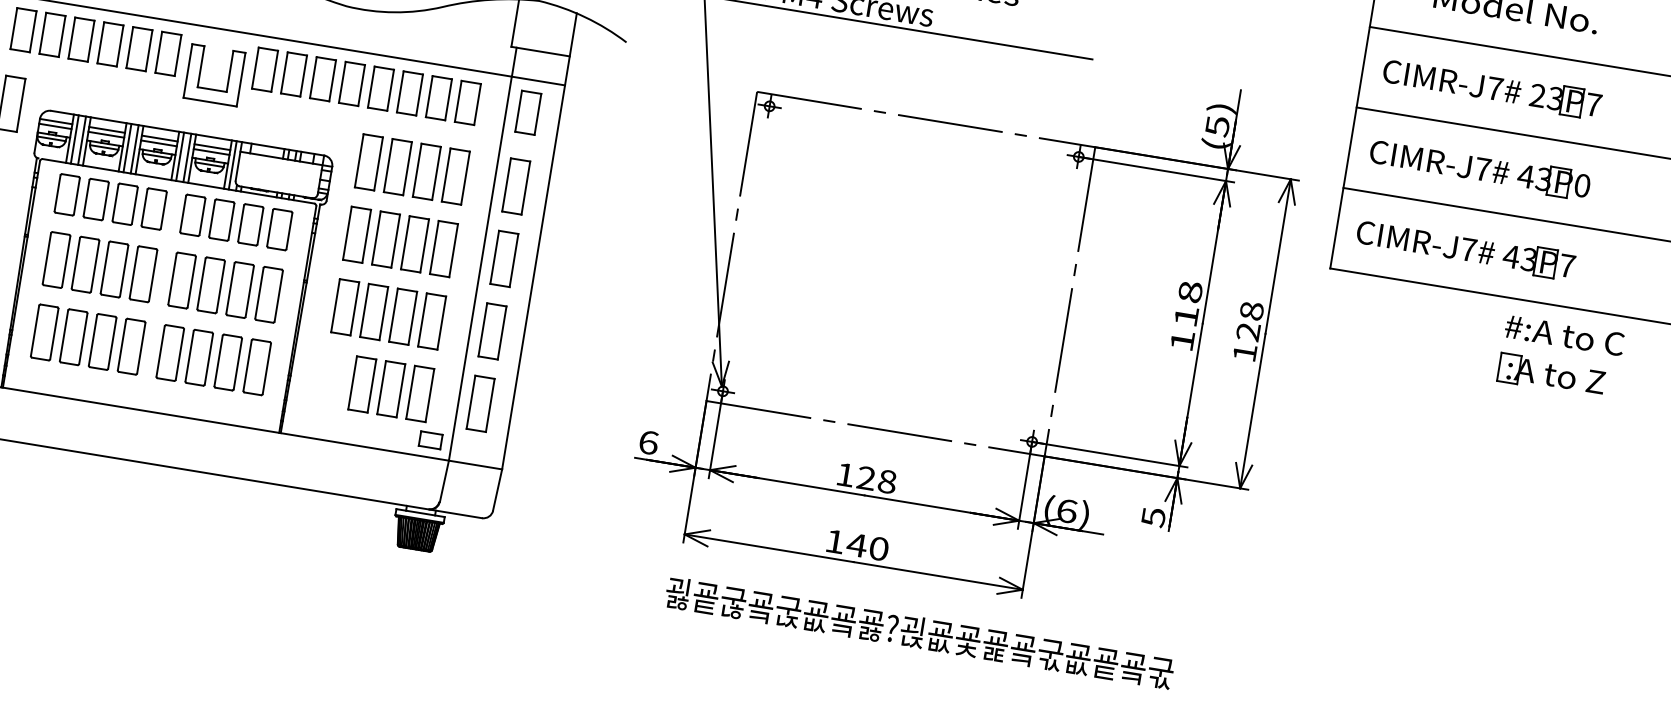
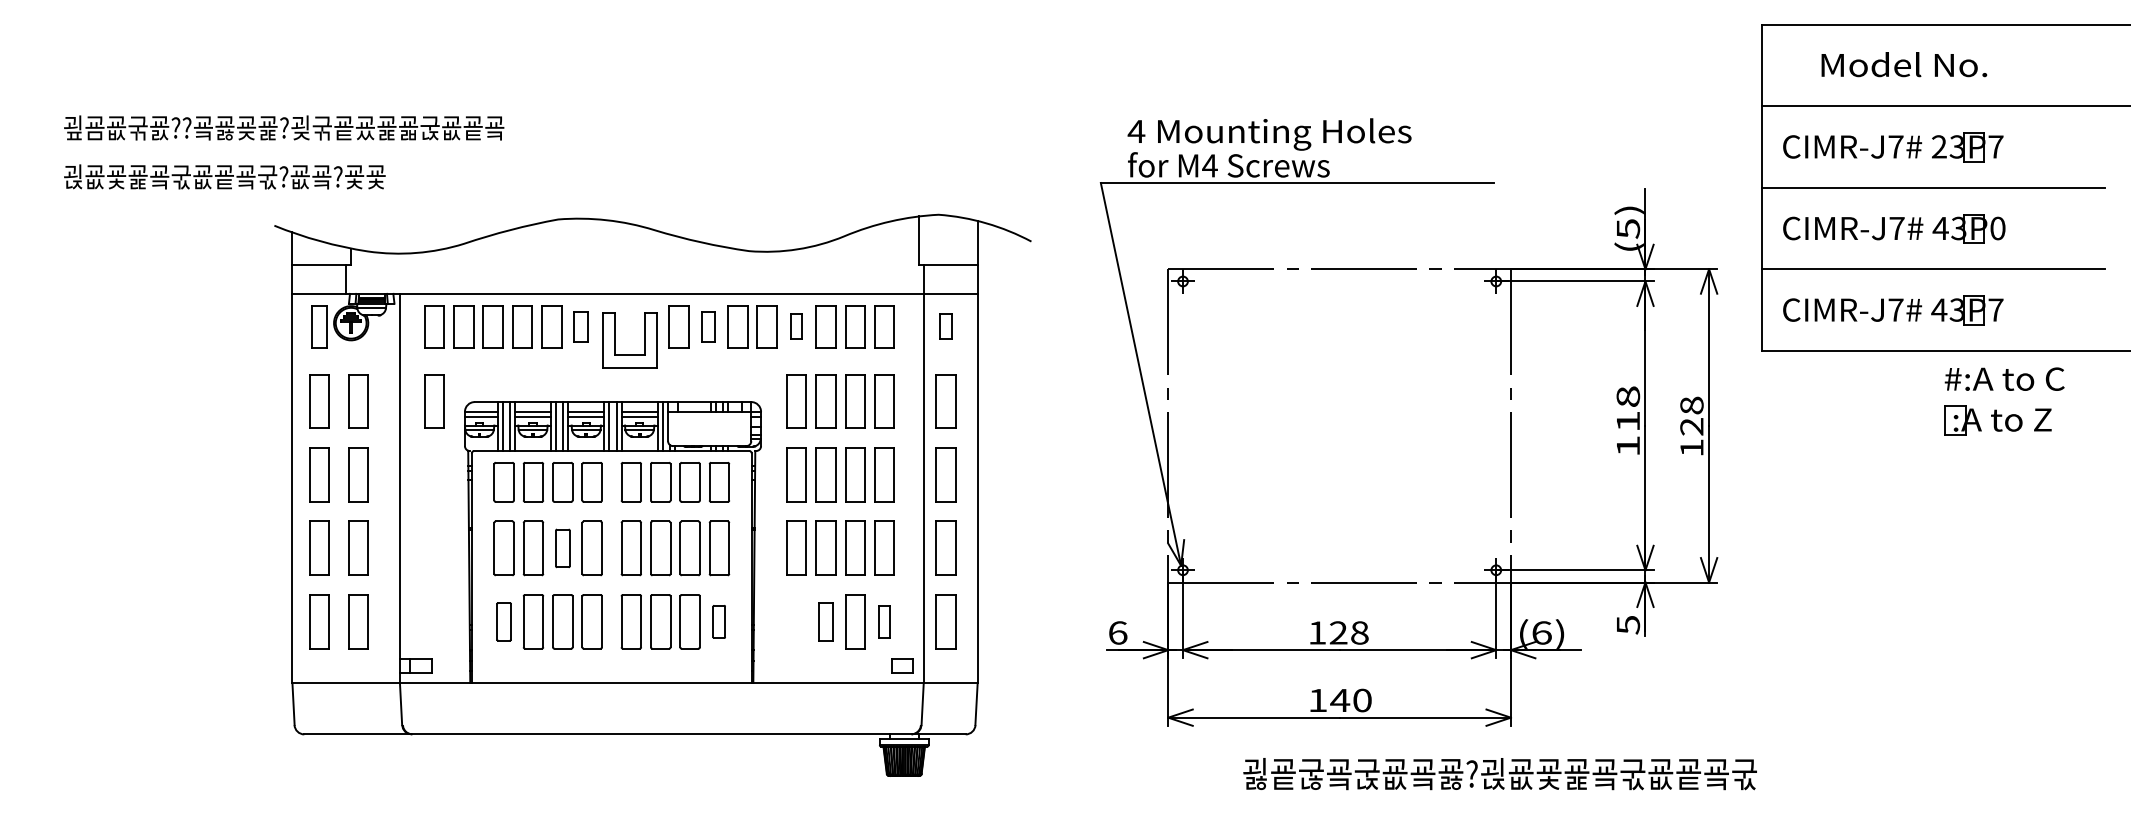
part: (167, 53) -> (580, 326), size x0.7
part: (294, 74) -> (708, 326), size x0.7
part: (380, 88) -> (796, 326), size x0.6
part: (528, 112) -> (945, 326), size x0.6
part: (114, 269) -> (562, 548), size x0.7
part: (44, 332) -> (503, 621), size x0.7
part: (256, 366) -> (718, 621), size x0.6
part: (361, 384) -> (825, 621), size x0.7
part: (420, 393) -> (884, 621), size x0.6
text: (918, 633) -> (1499, 774), moved

